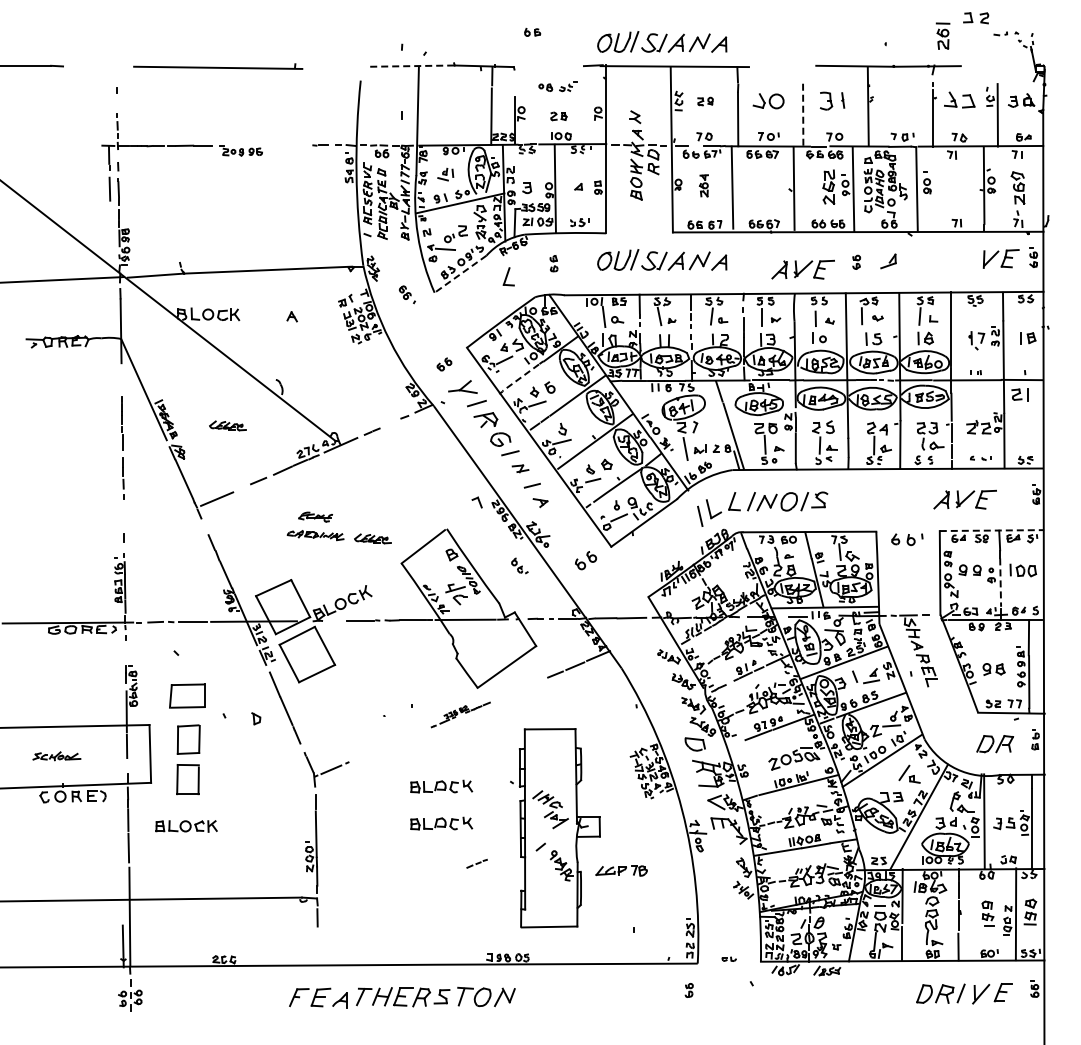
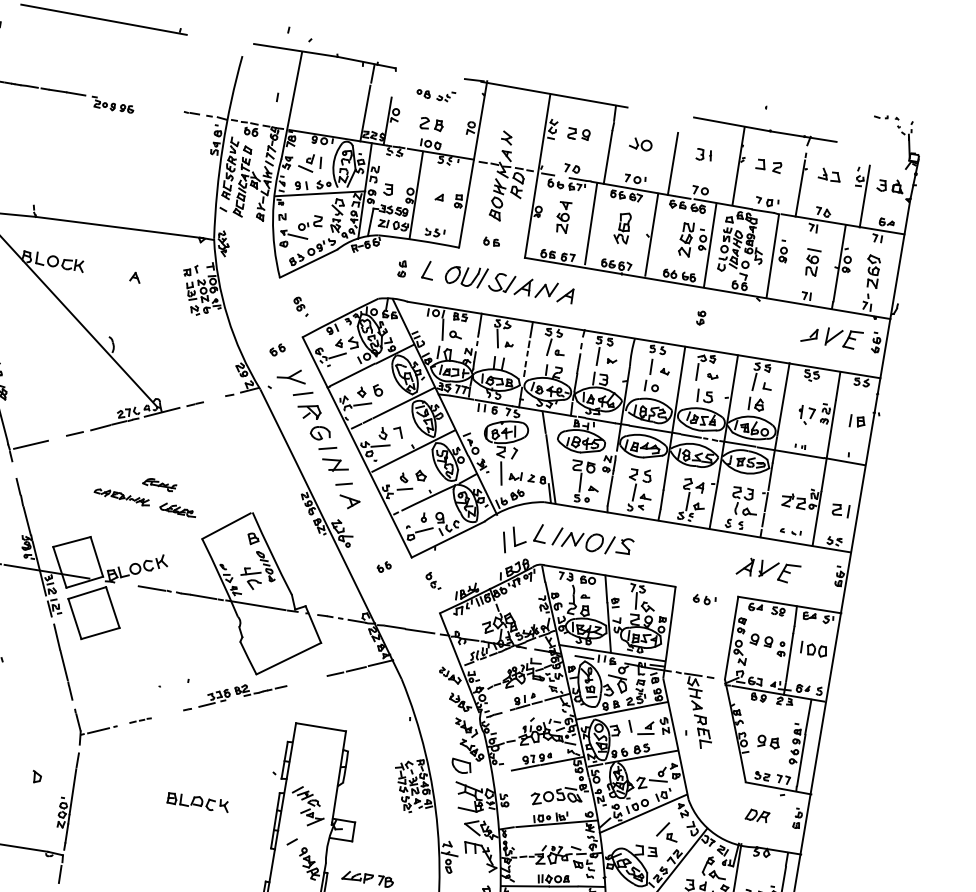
part: (976, 18) -> (769, 166), moved
part: (532, 32) -> (491, 242), moved
part: (942, 35) -> (811, 261), moved
part: (662, 41) -> (546, 67), removed
line: (413, 66) -> (296, 50), dashed -> solid
part: (959, 99) -> (829, 174), size x0.71
part: (705, 101) -> (578, 134), size x1.43
part: (767, 101) -> (640, 144), size x0.71
part: (832, 101) -> (704, 155), size x0.62
line: (803, 115) -> (673, 164), dashed -> solid
part: (558, 116) -> (431, 124), size x1.43
part: (445, 174) -> (310, 162), size x1.43
part: (703, 185) -> (562, 216), size x1.43
part: (763, 186) -> (621, 227), added
part: (888, 261) -> (809, 335), moved
part: (802, 269) -> (646, 316), removed
line: (460, 274) -> (308, 263), dashed -> solid
part: (508, 276) -> (428, 269), moved
part: (407, 294) -> (301, 306), moved
line: (520, 377) -> (350, 375), dashed -> solid
part: (1019, 394) -> (839, 509), moved
part: (227, 425) -> (53, 373), removed
part: (520, 468) -> (335, 465), size x1.67
part: (476, 502) -> (397, 432), moved
part: (540, 502) -> (349, 502), size x1.43
part: (315, 516) -> (159, 484), moved
line: (992, 530) -> (790, 605), dashed -> solid
part: (906, 539) -> (704, 599), size x0.71
part: (585, 560) -> (384, 566), size x0.62
part: (519, 565) -> (433, 580), moved
line: (1000, 583) -> (789, 658), dashed -> solid
part: (460, 714) -> (235, 697), size x1.67
part: (256, 718) -> (37, 776), moved
part: (995, 743) -> (757, 815), size x0.62
part: (441, 786) -> (204, 765), removed
line: (476, 863) -> (140, 720), moved

